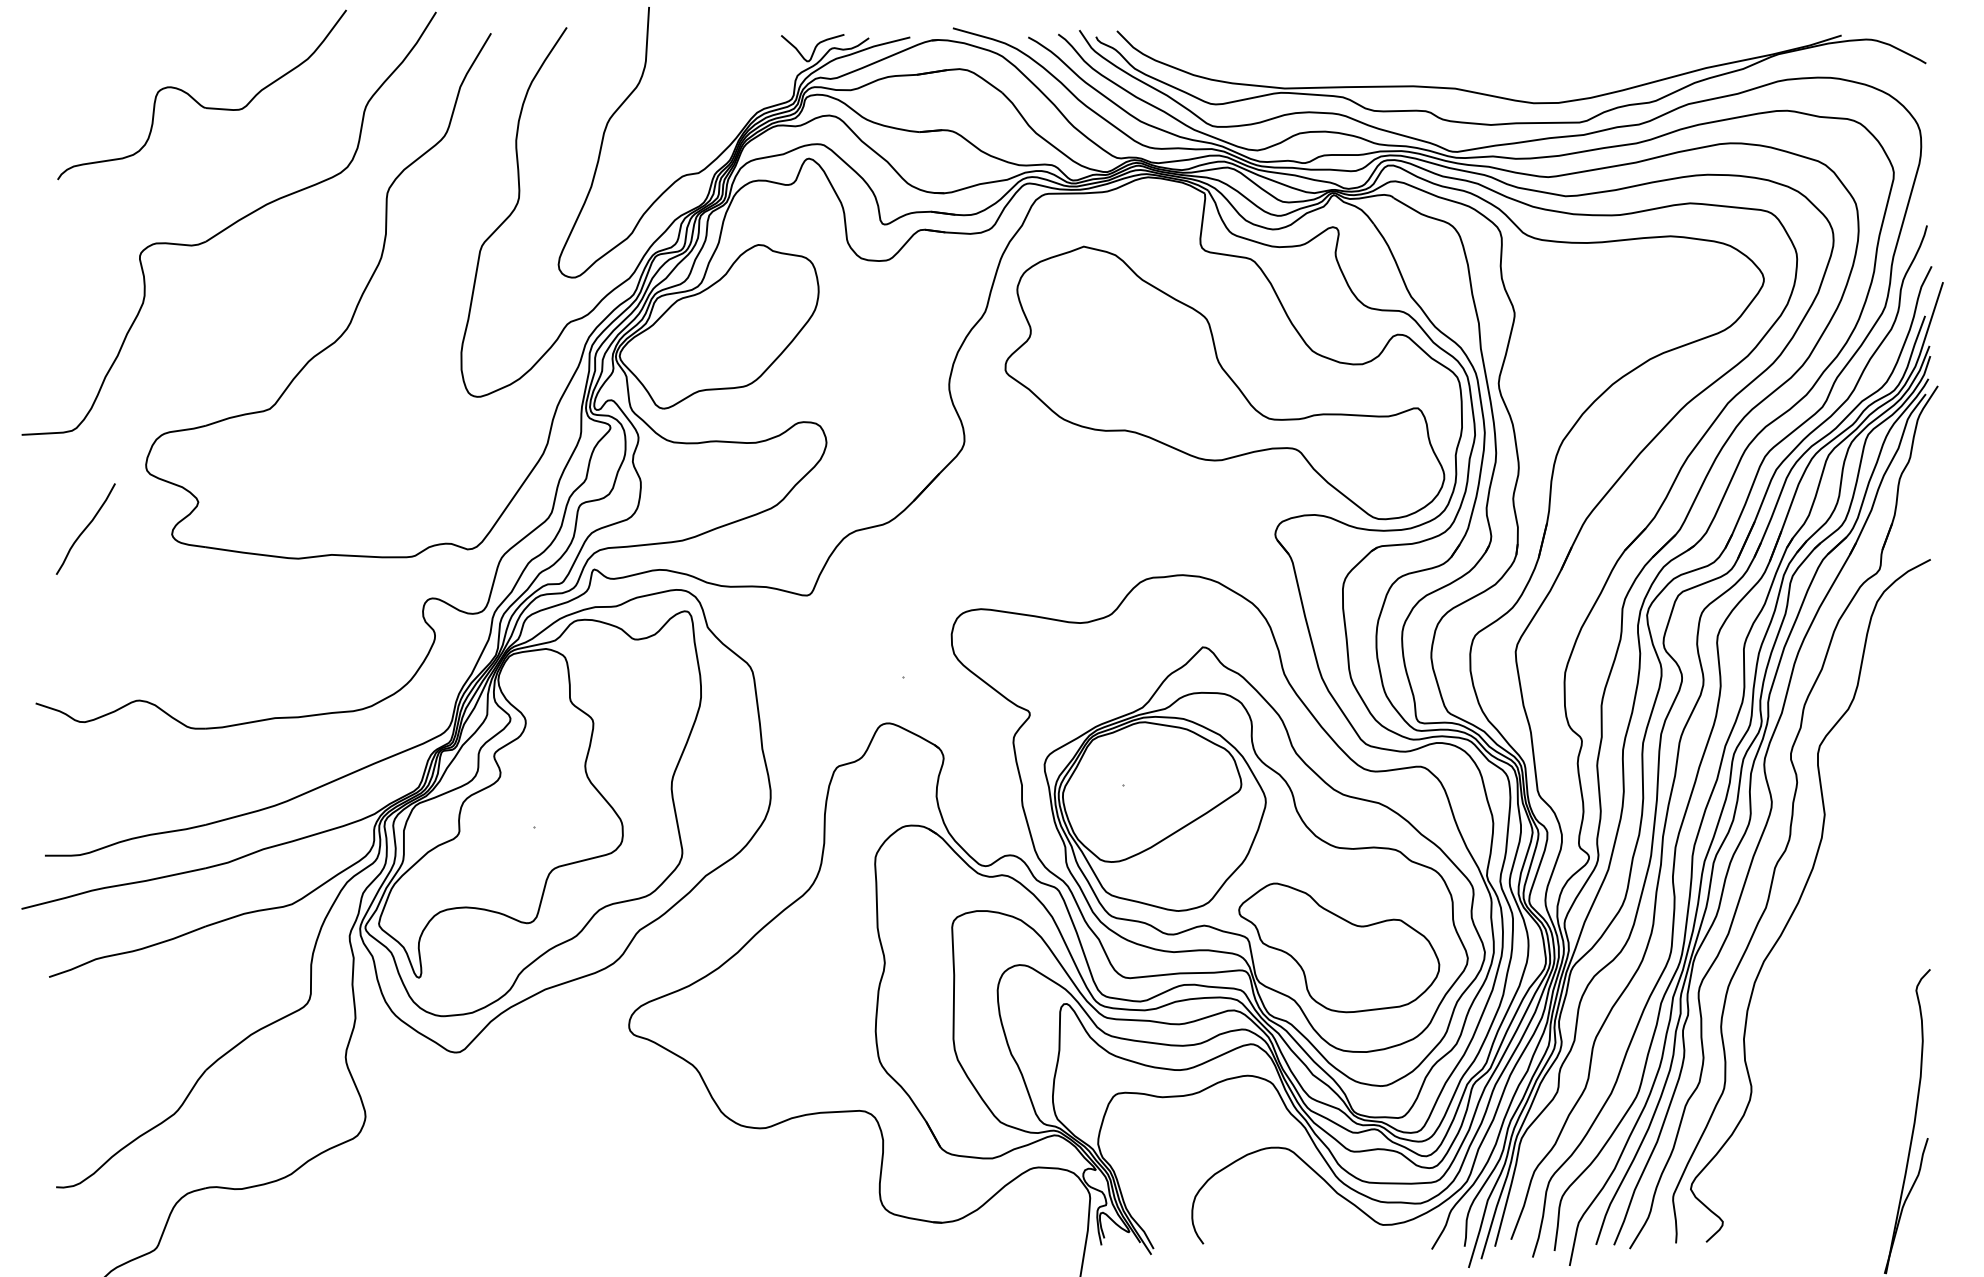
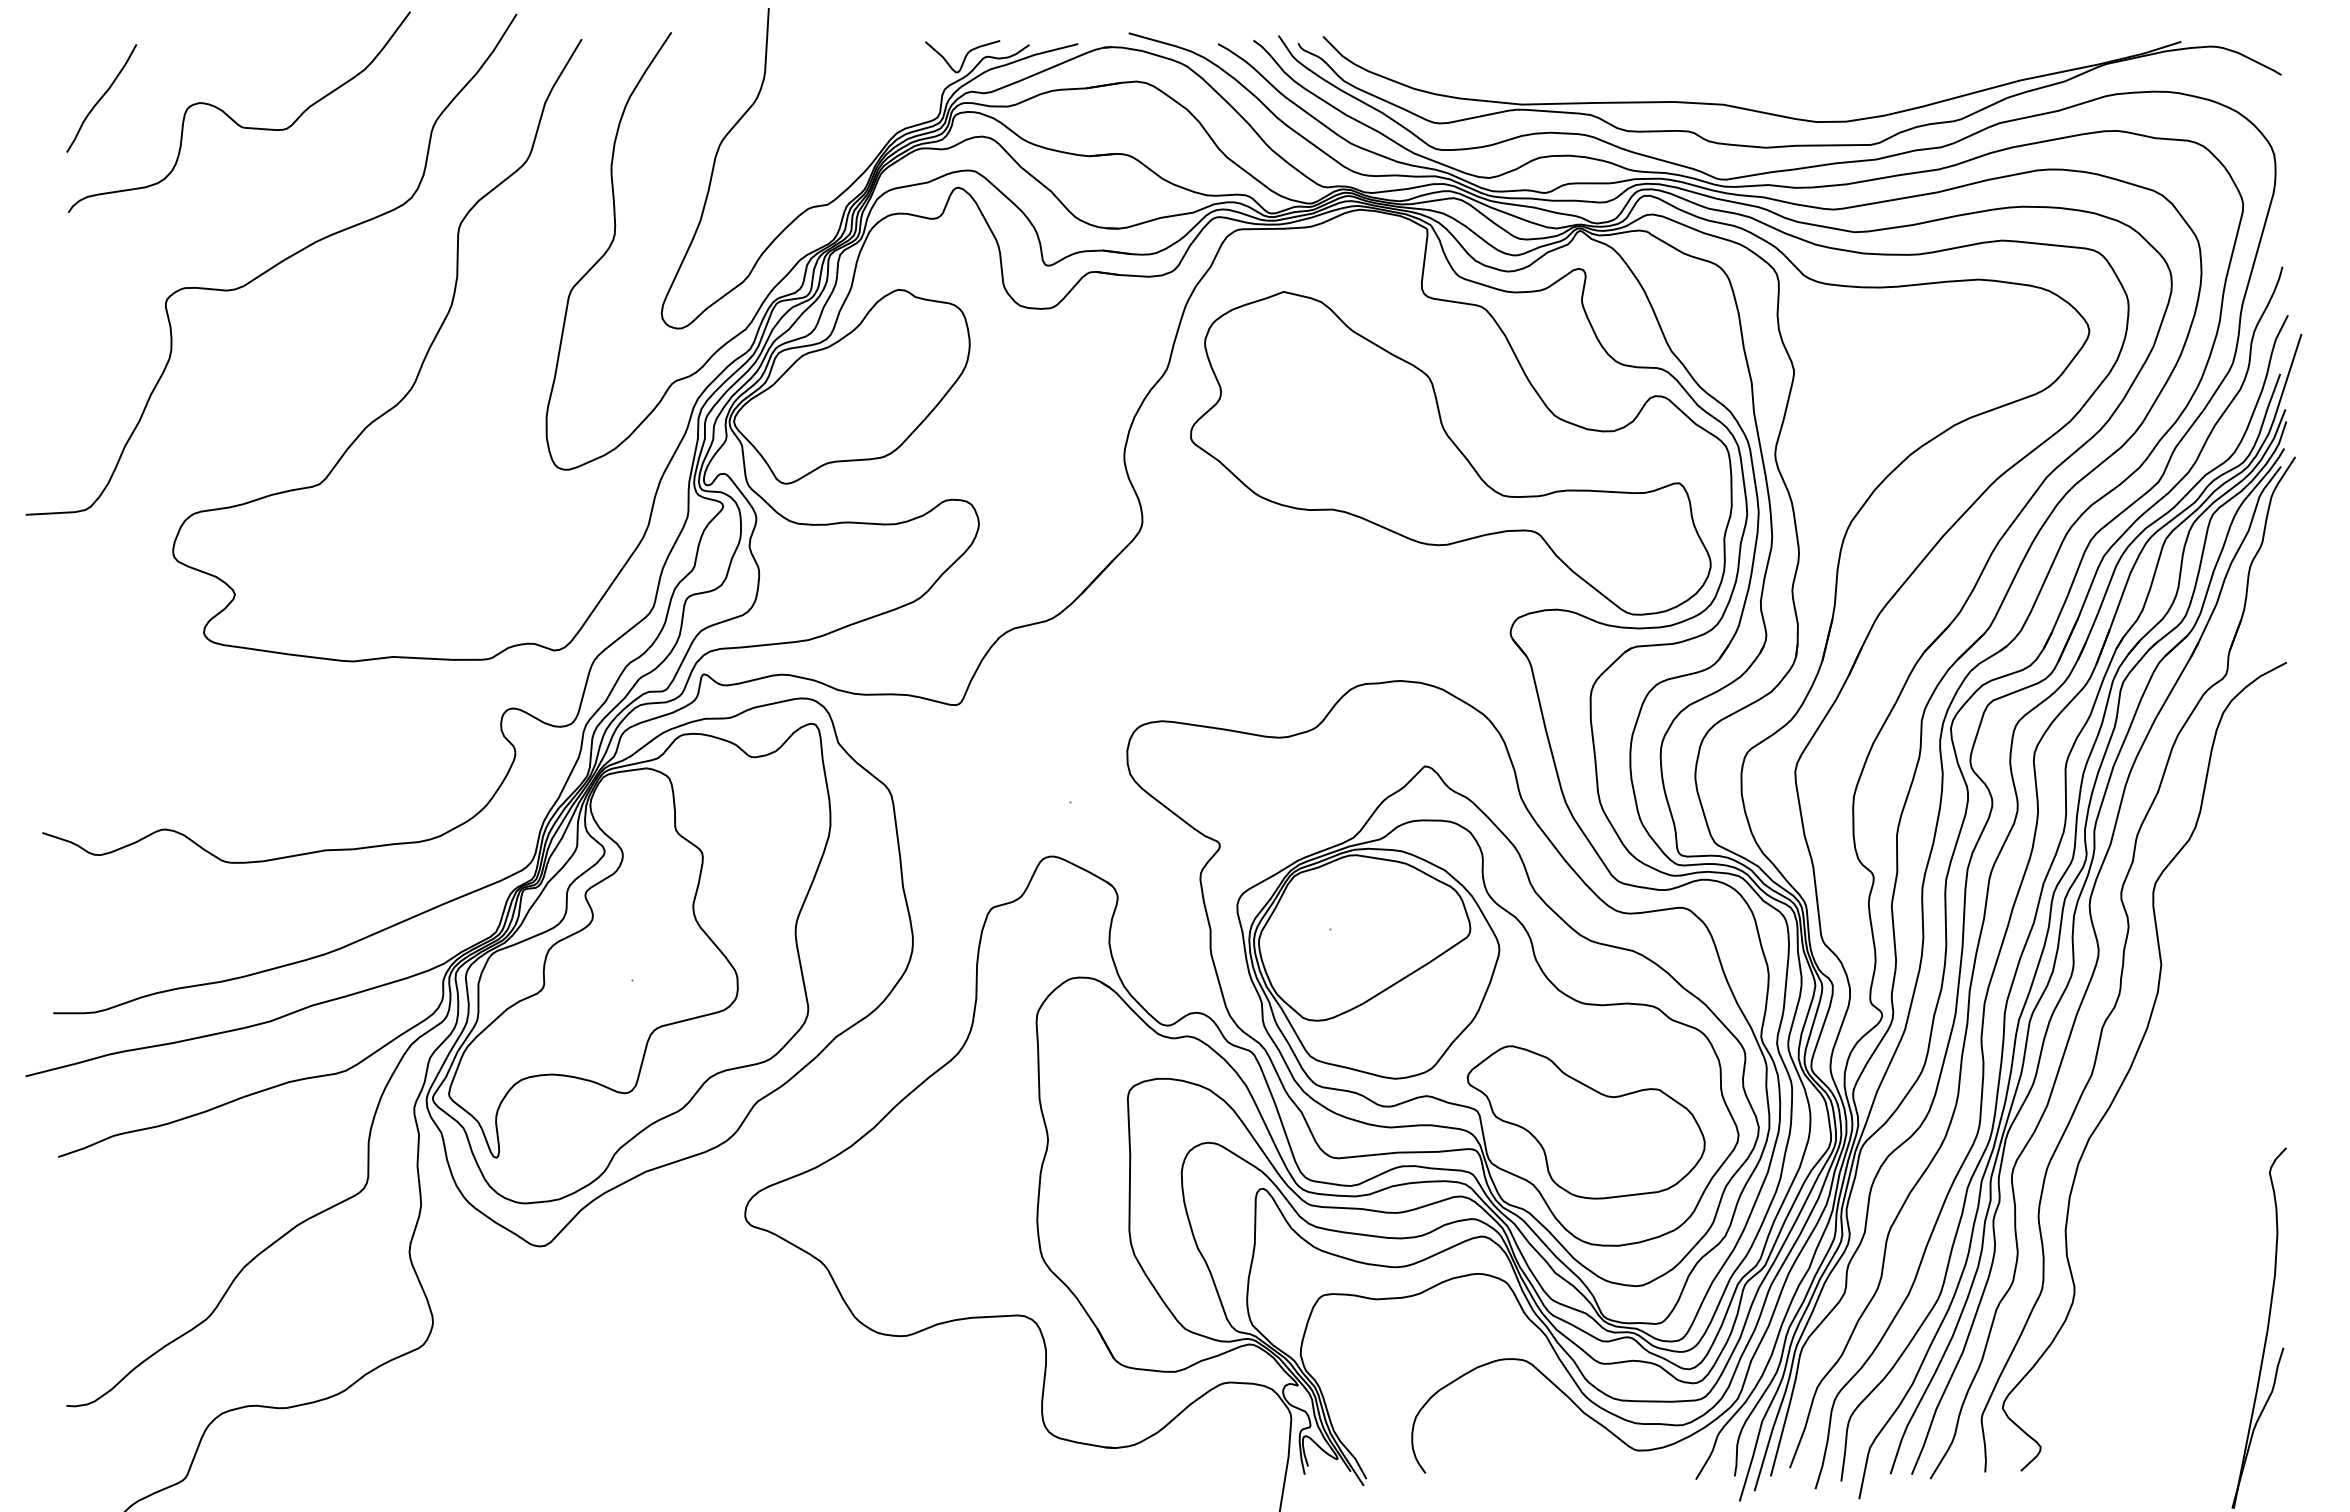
curve: (85, 529) -> (101, 98), moved

